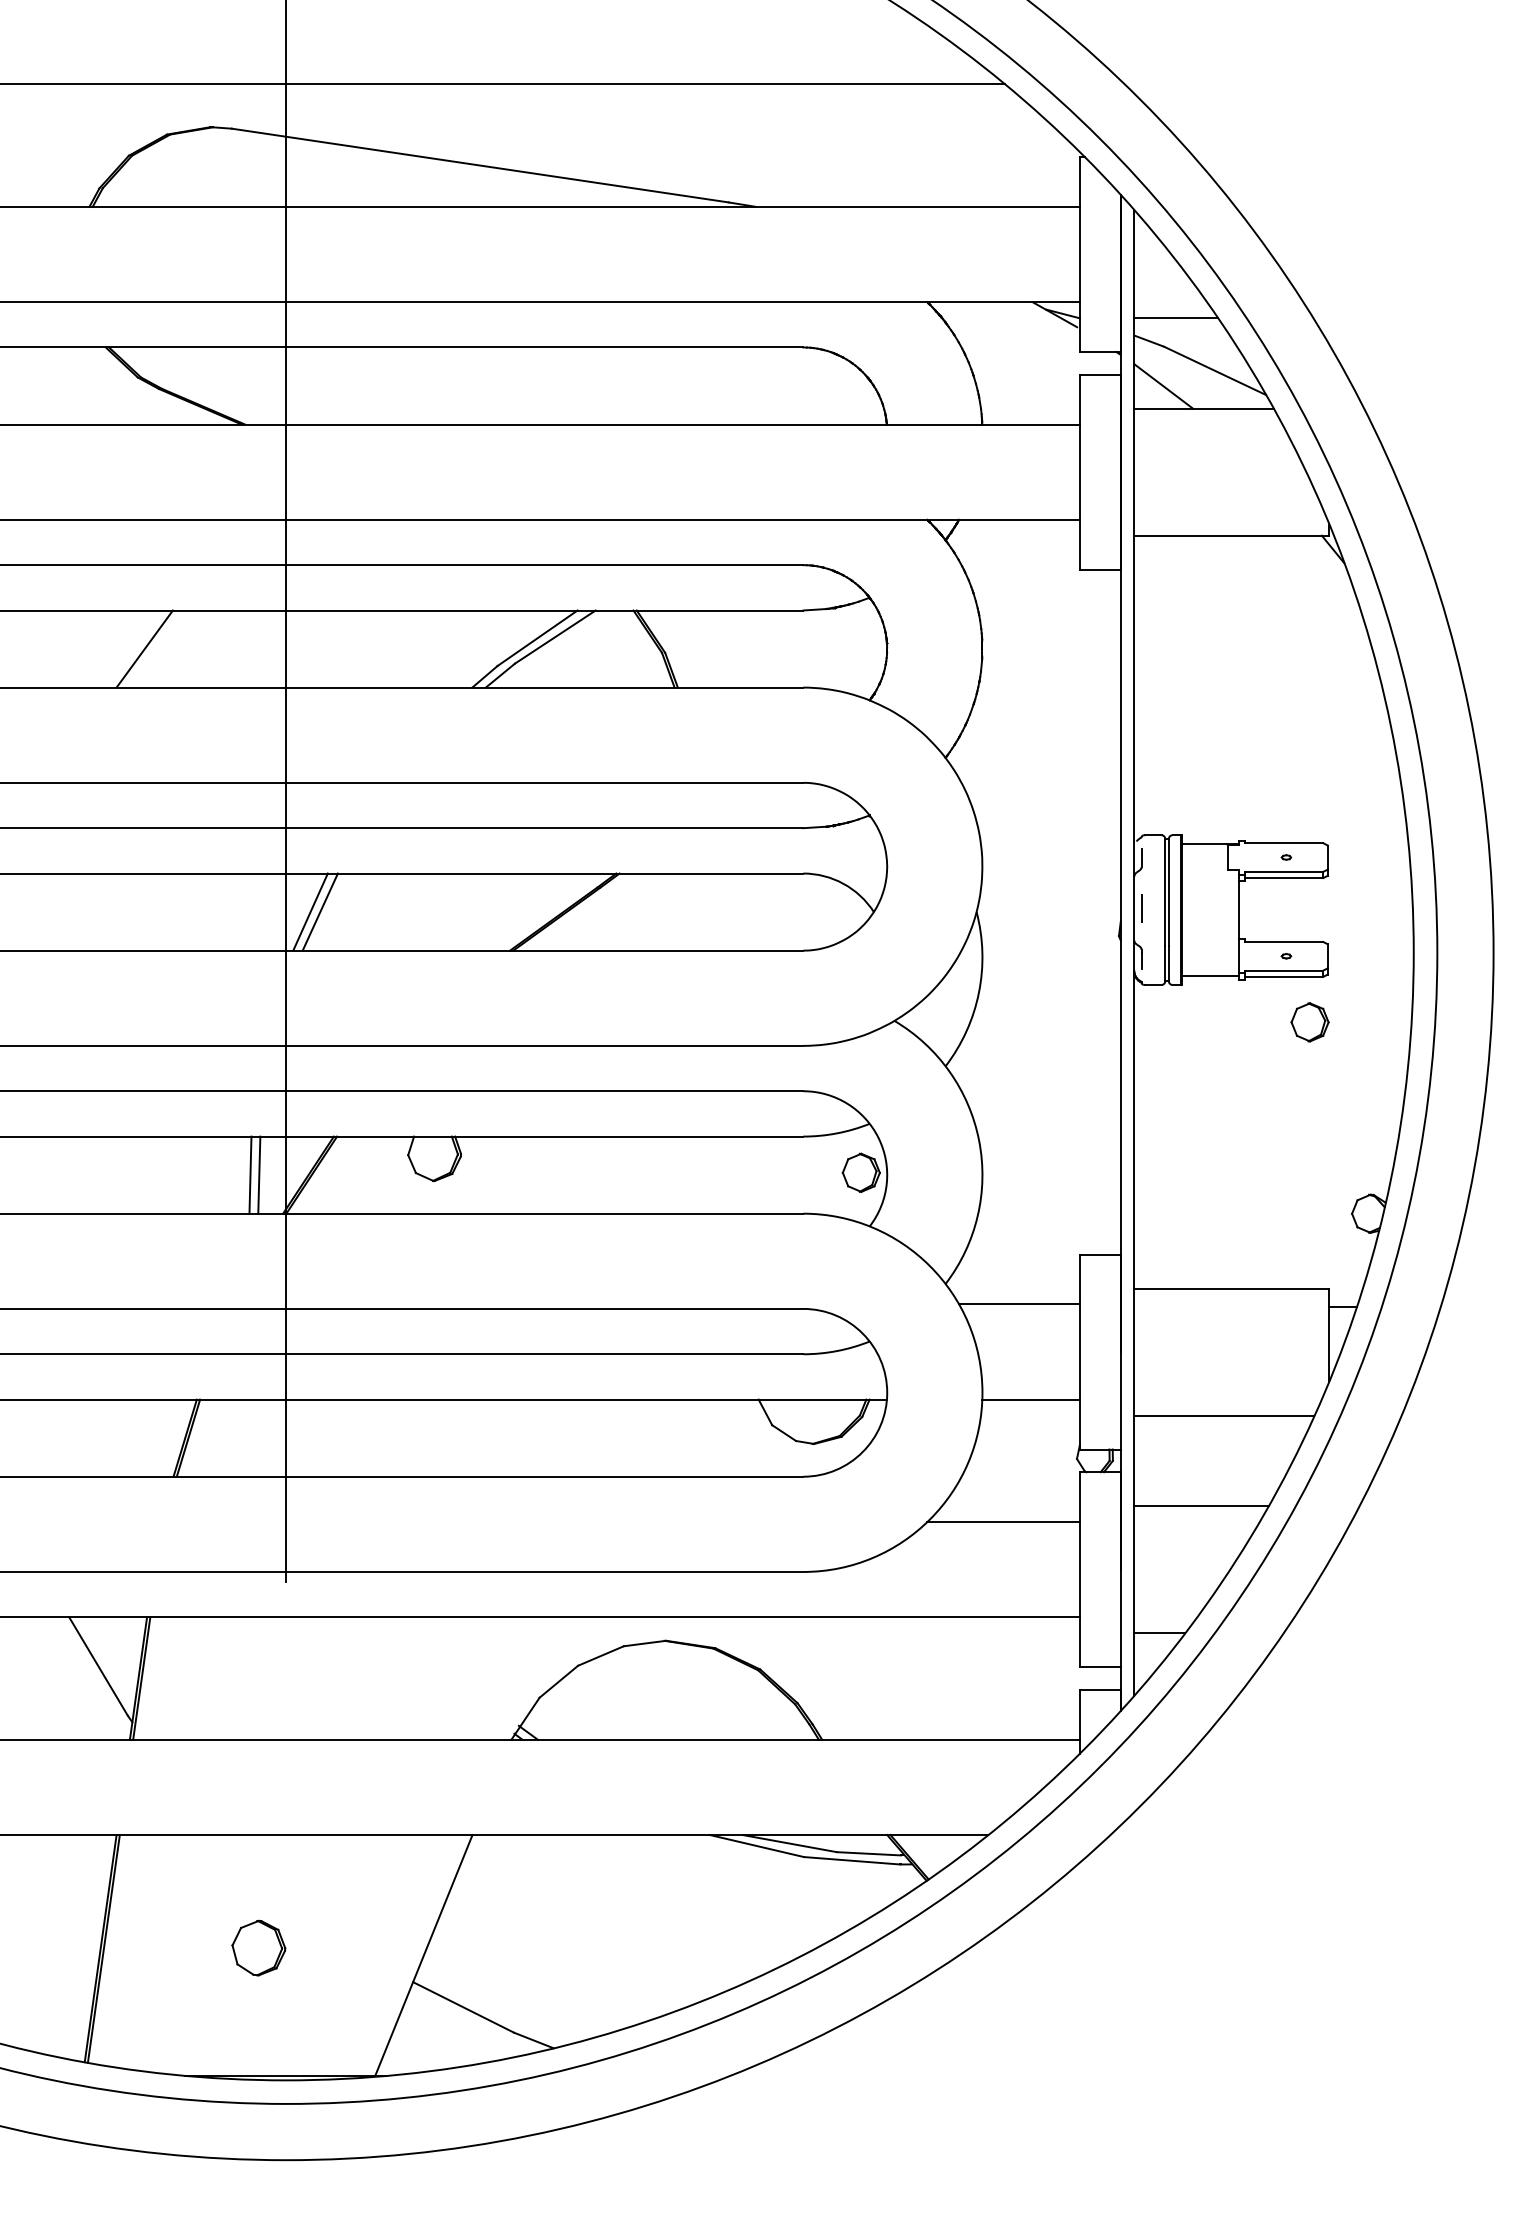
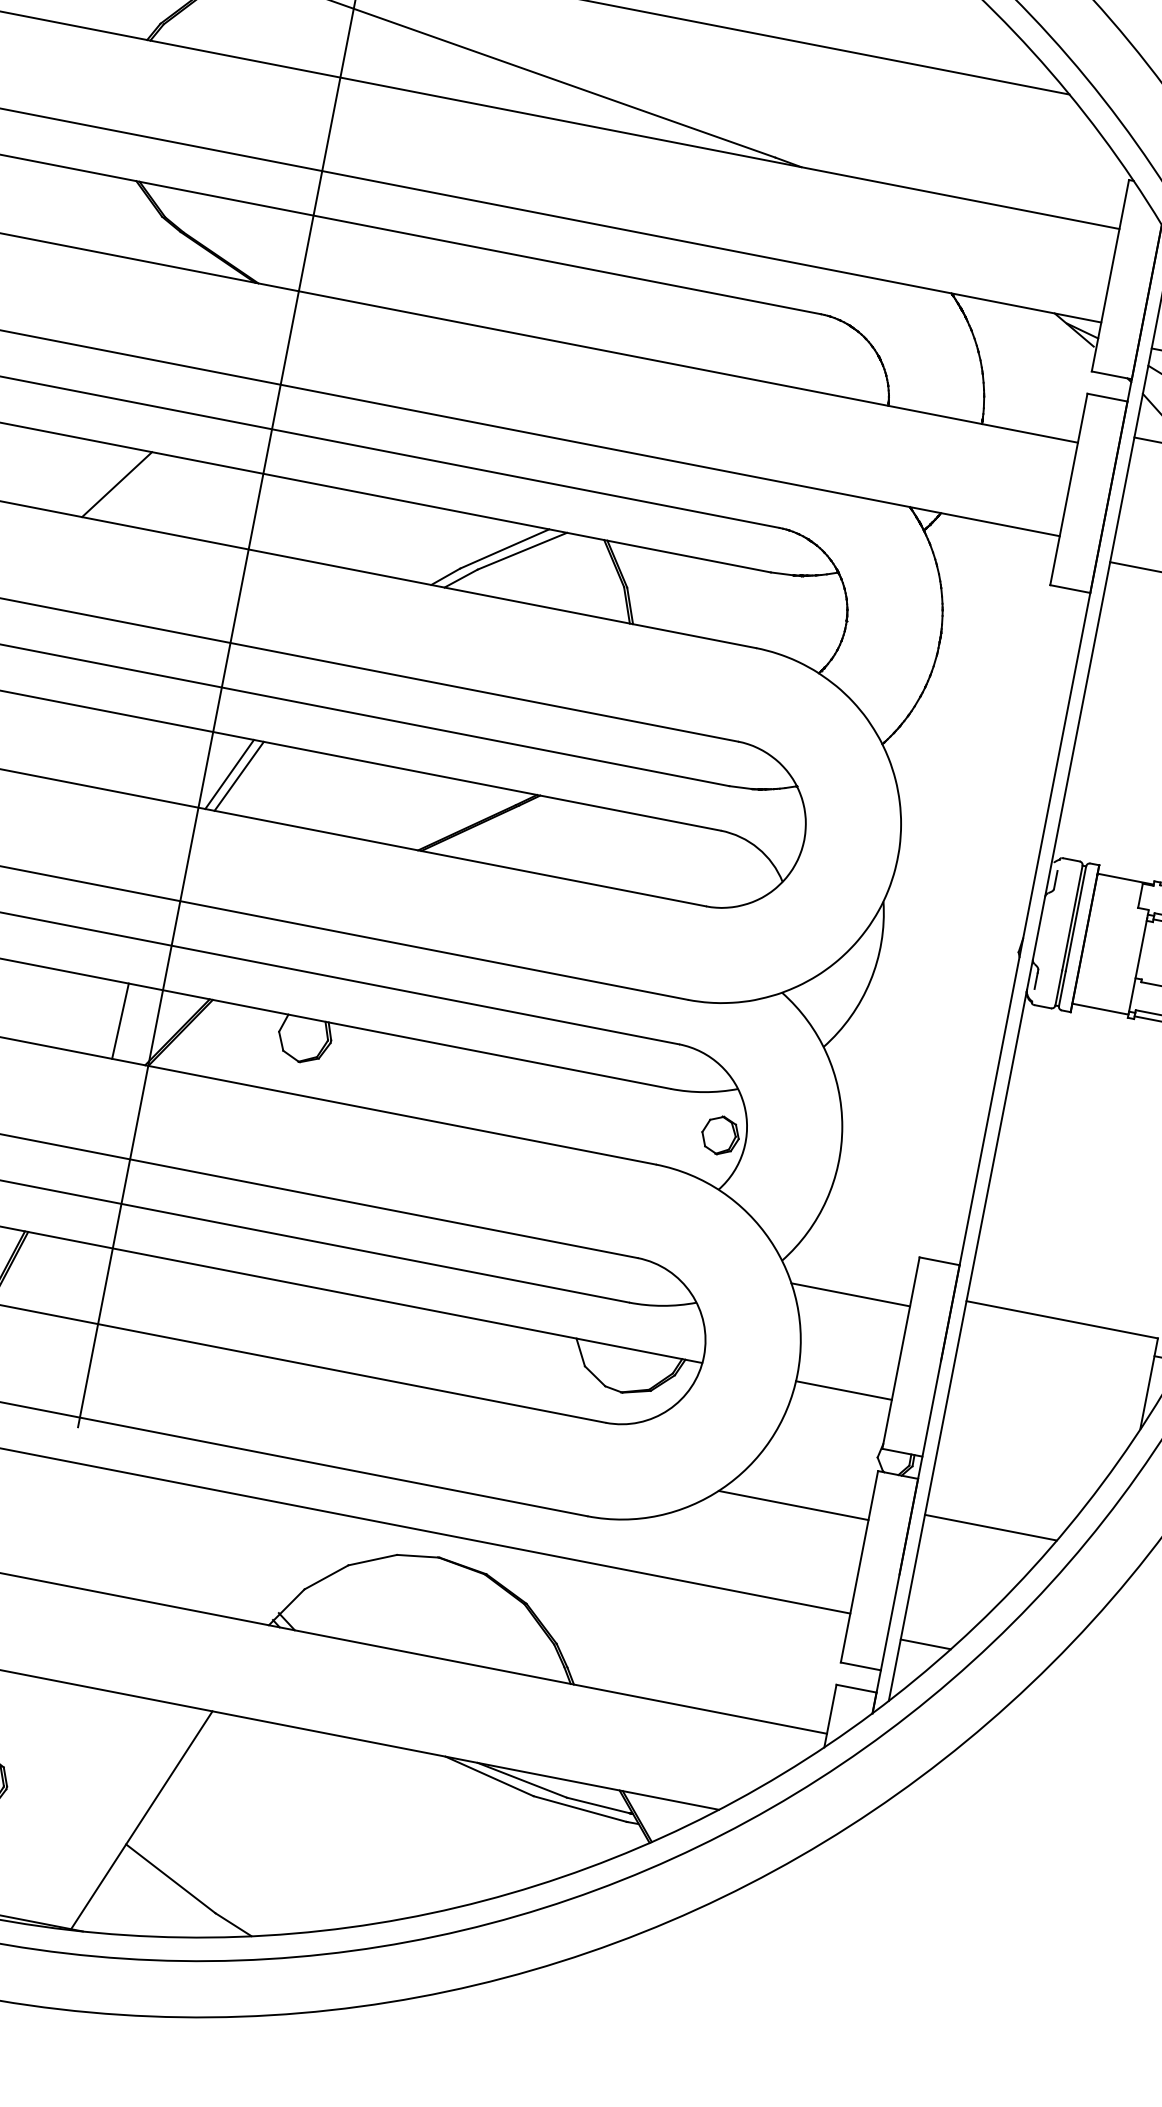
line: (1141, 907) -> (1046, 928), removed
line: (259, 1174) -> (129, 1022), removed
line: (1224, 1415) -> (1030, 1443), removed

